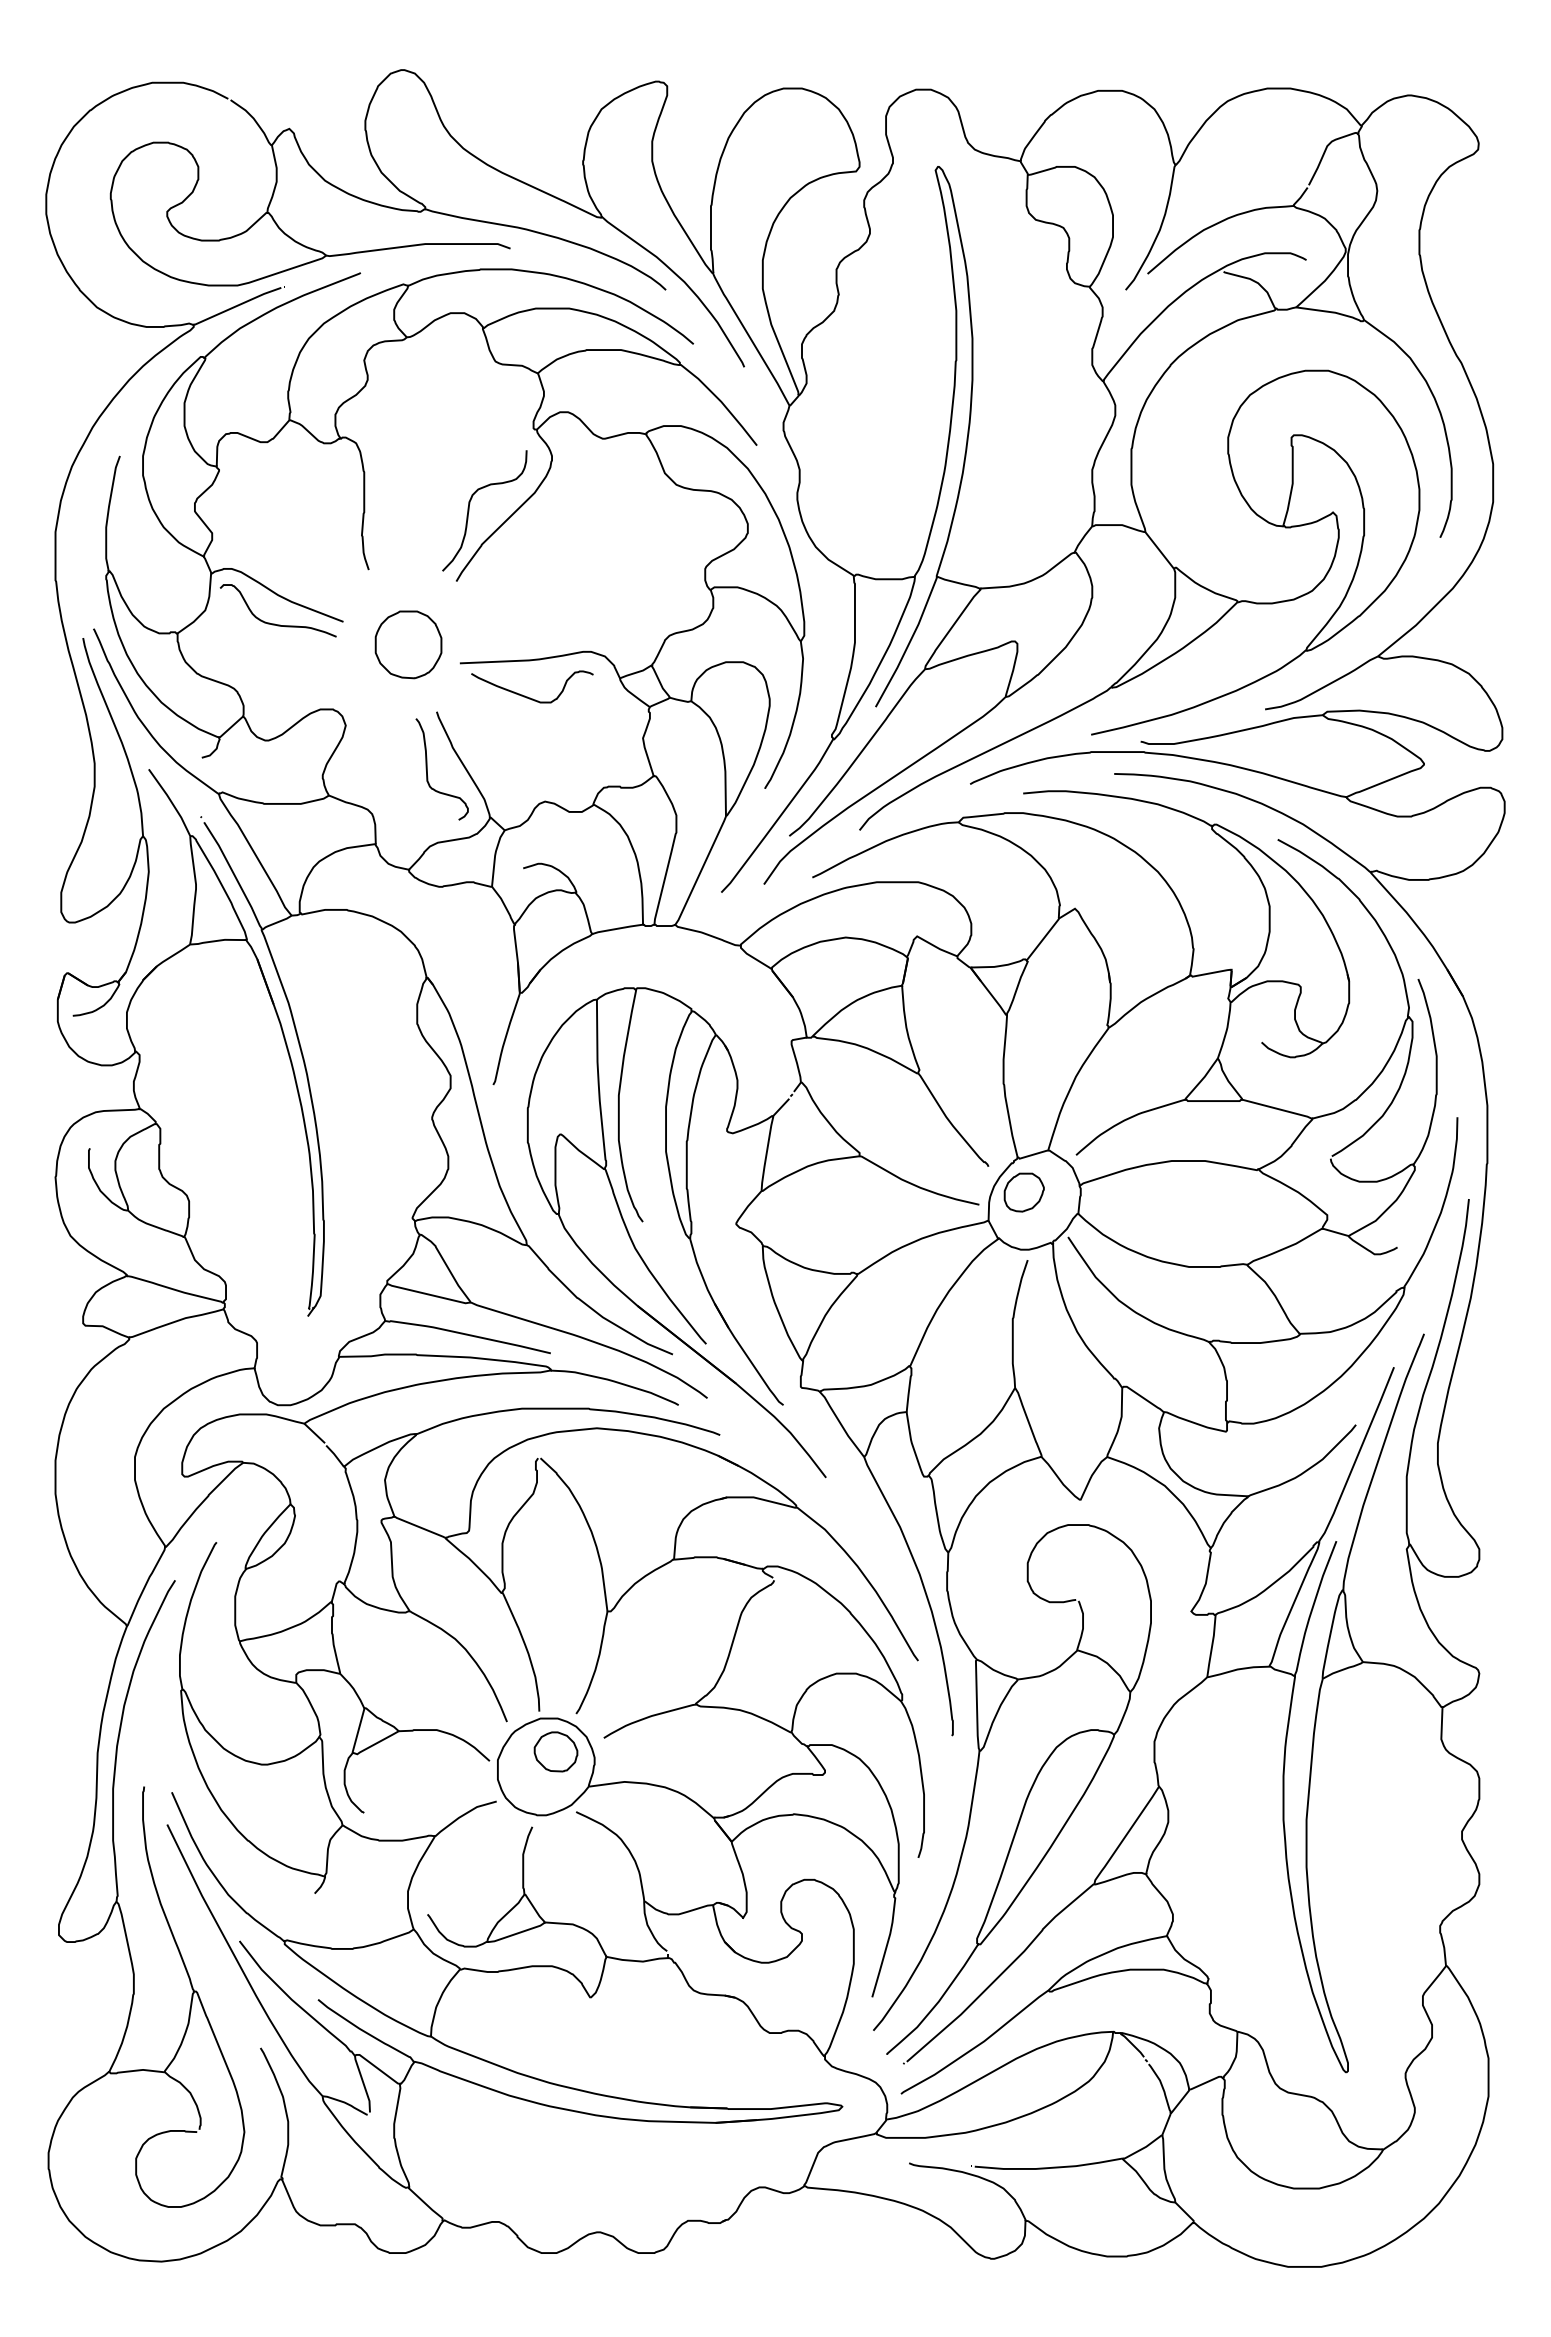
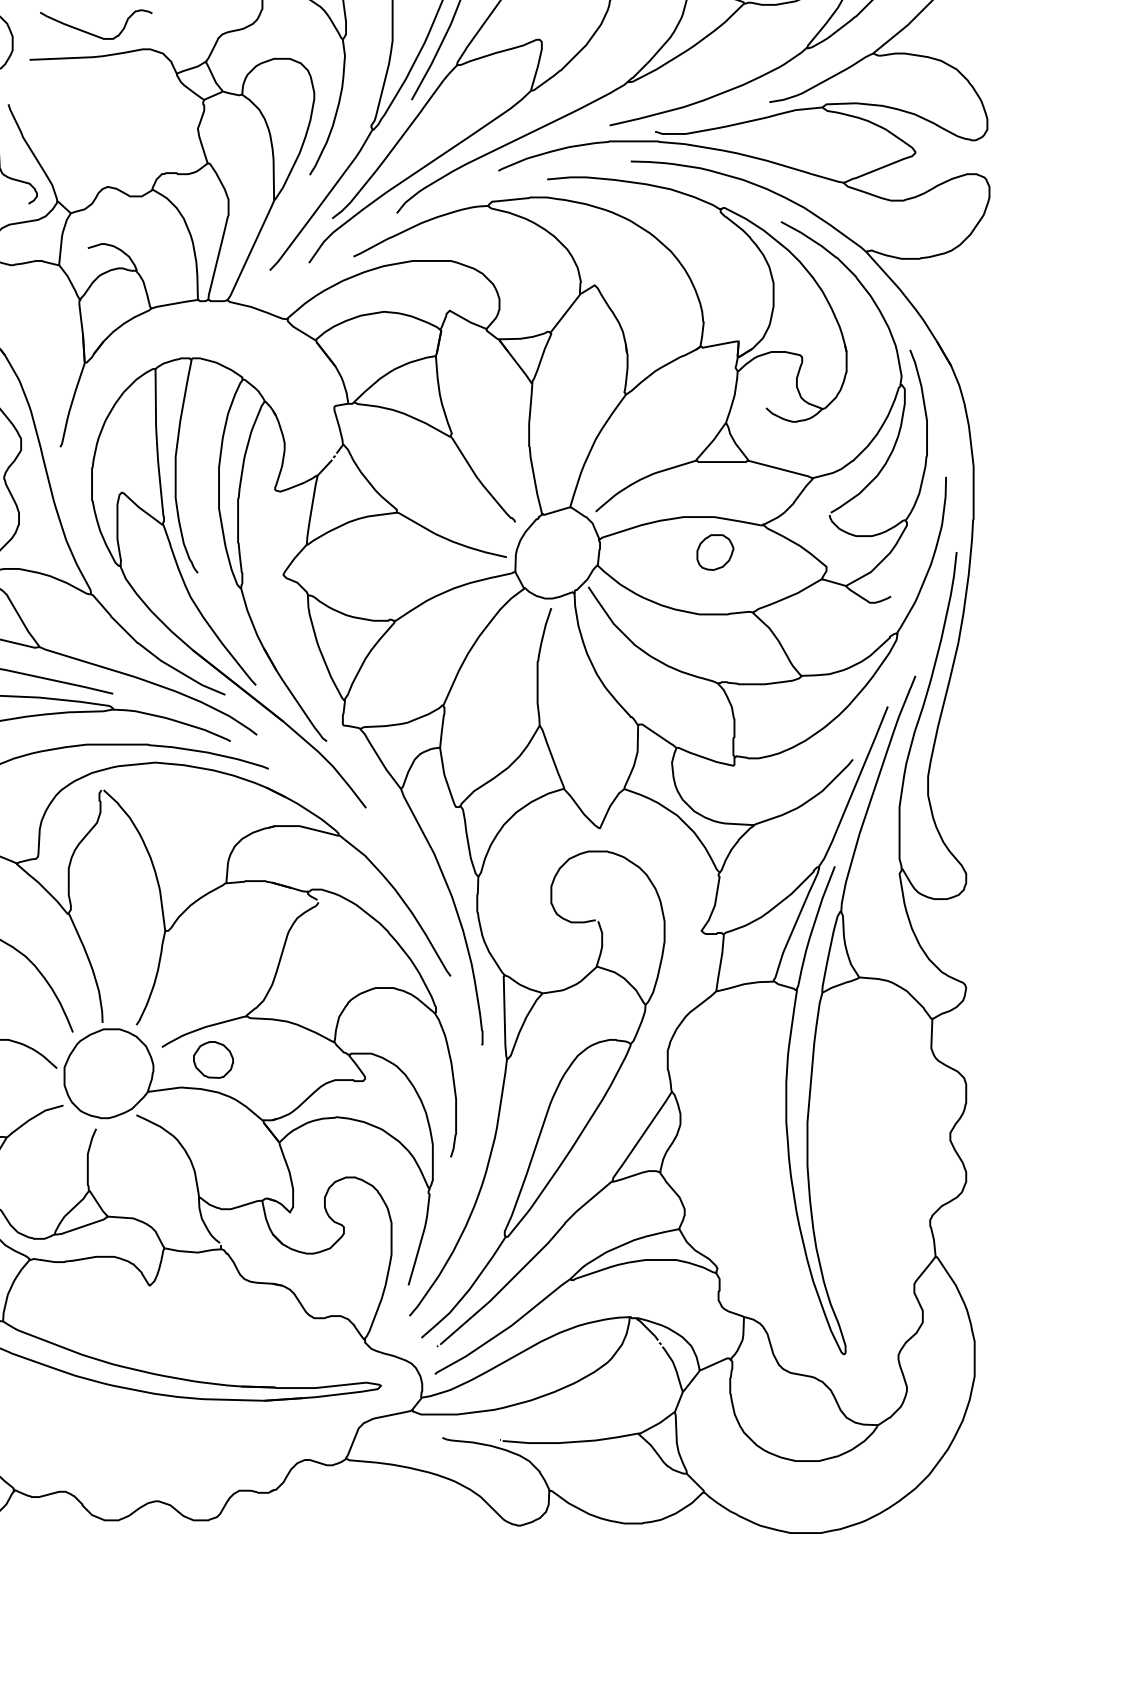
curve: (527, 696) -> (91, 33), moved
part: (1023, 1192) -> (714, 552), moved
part: (555, 1751) -> (213, 1059), moved

